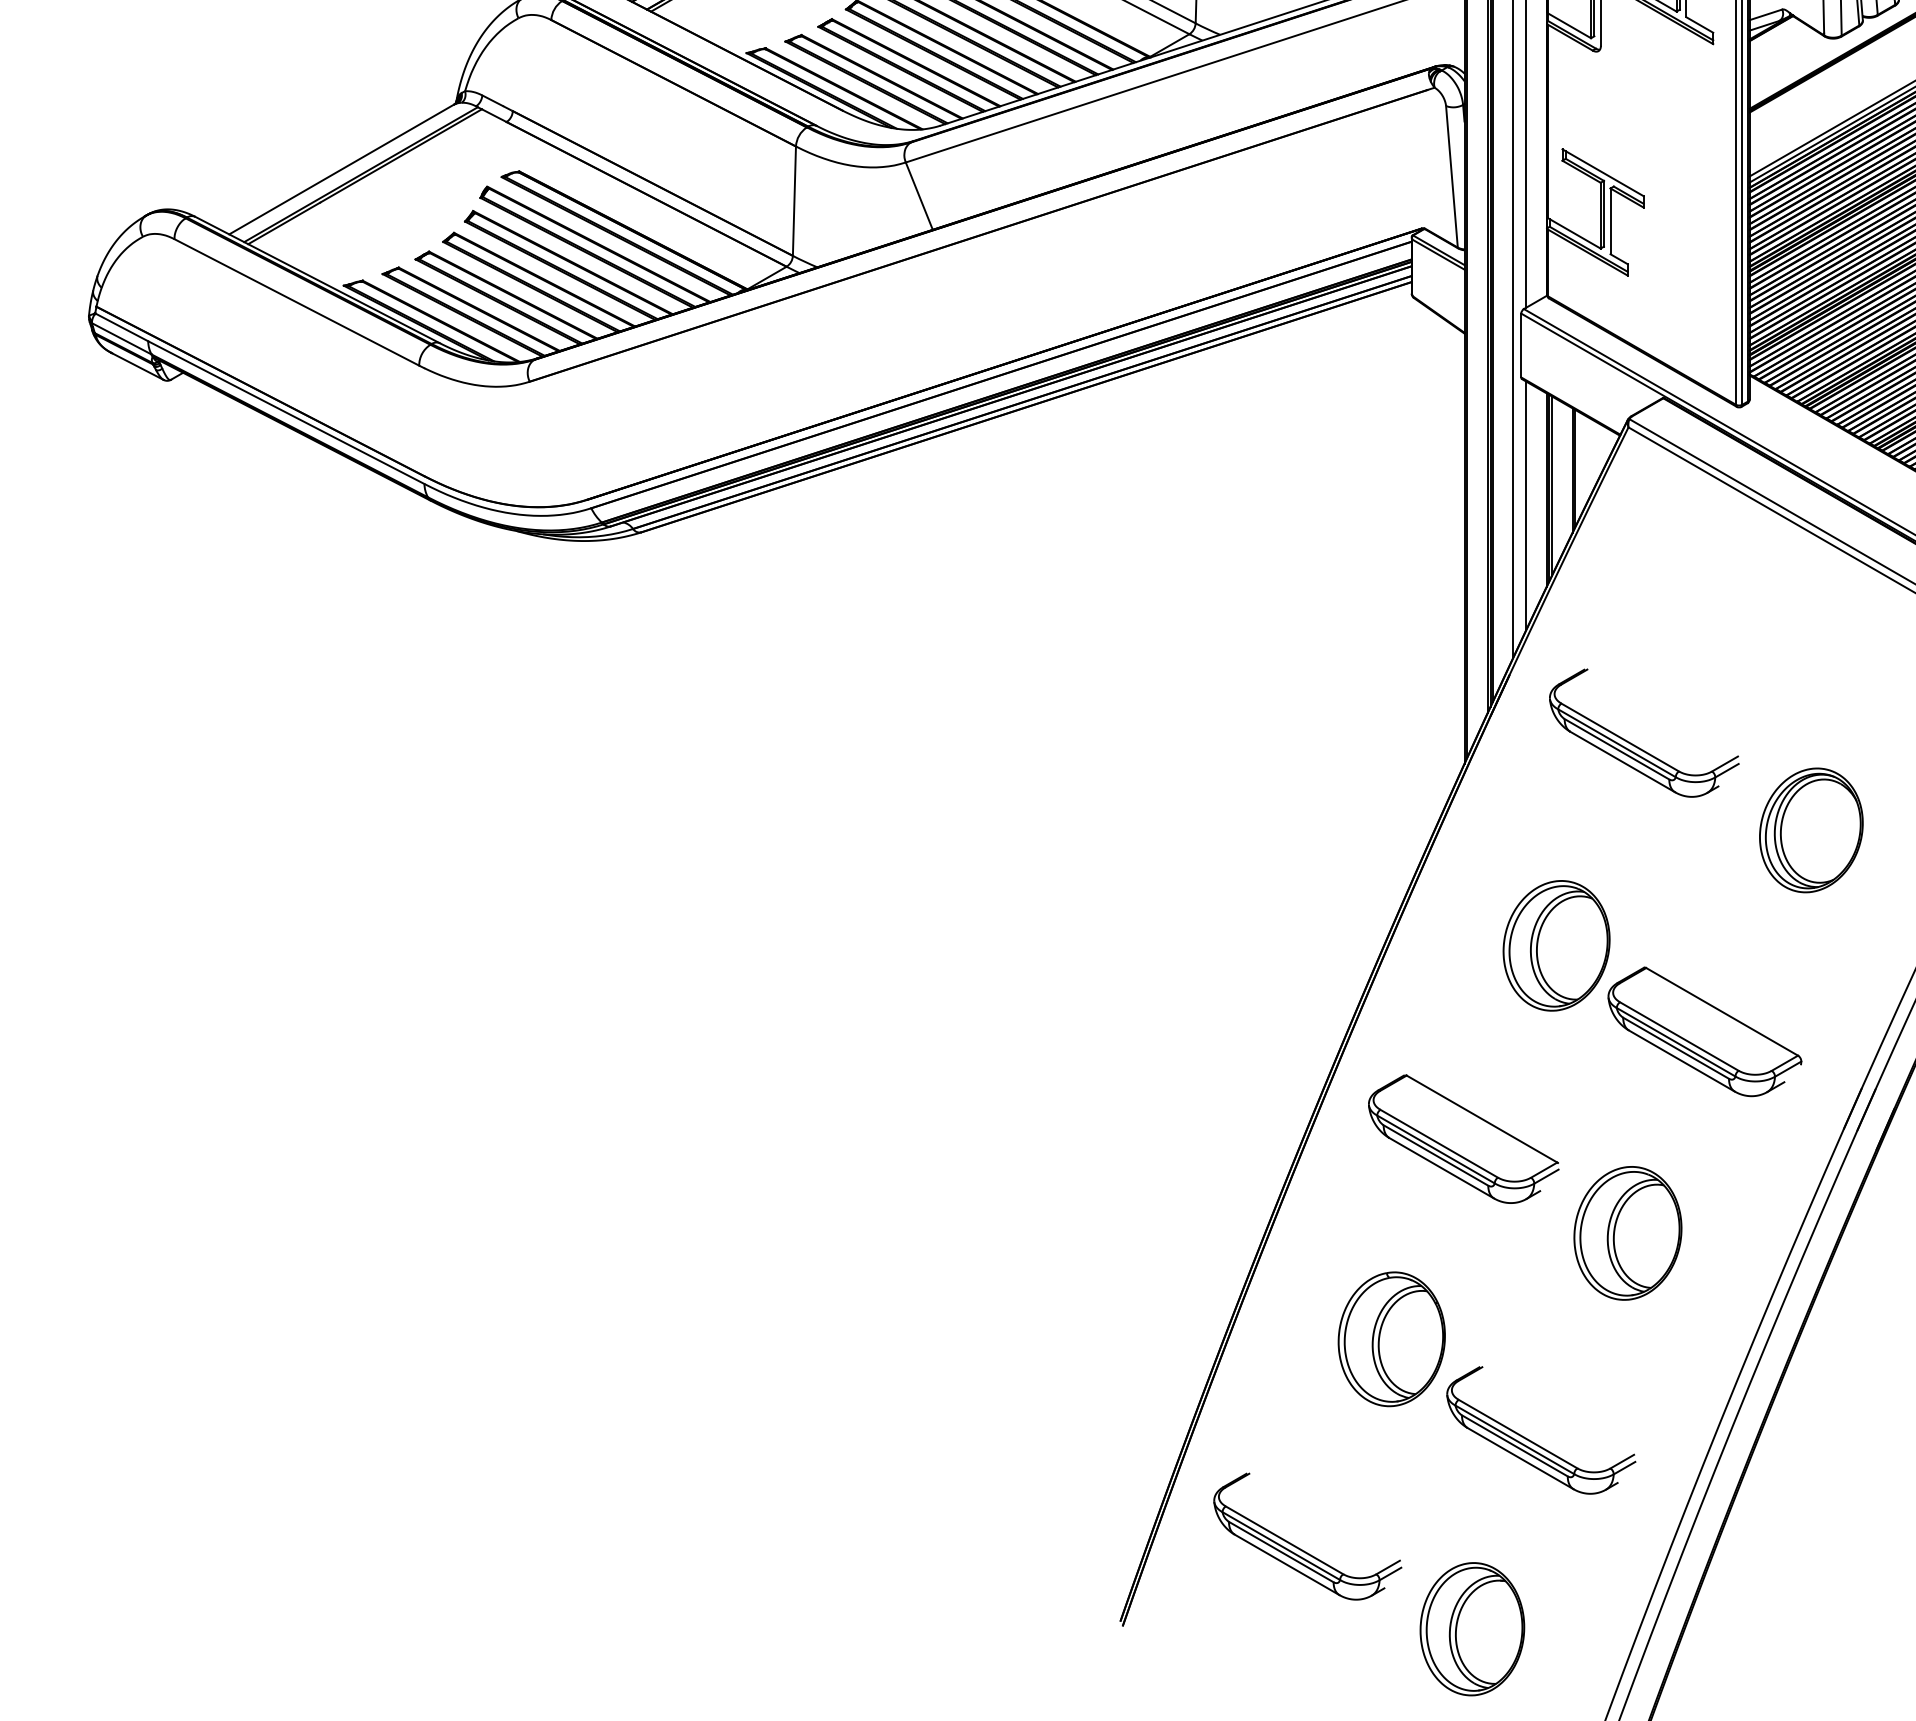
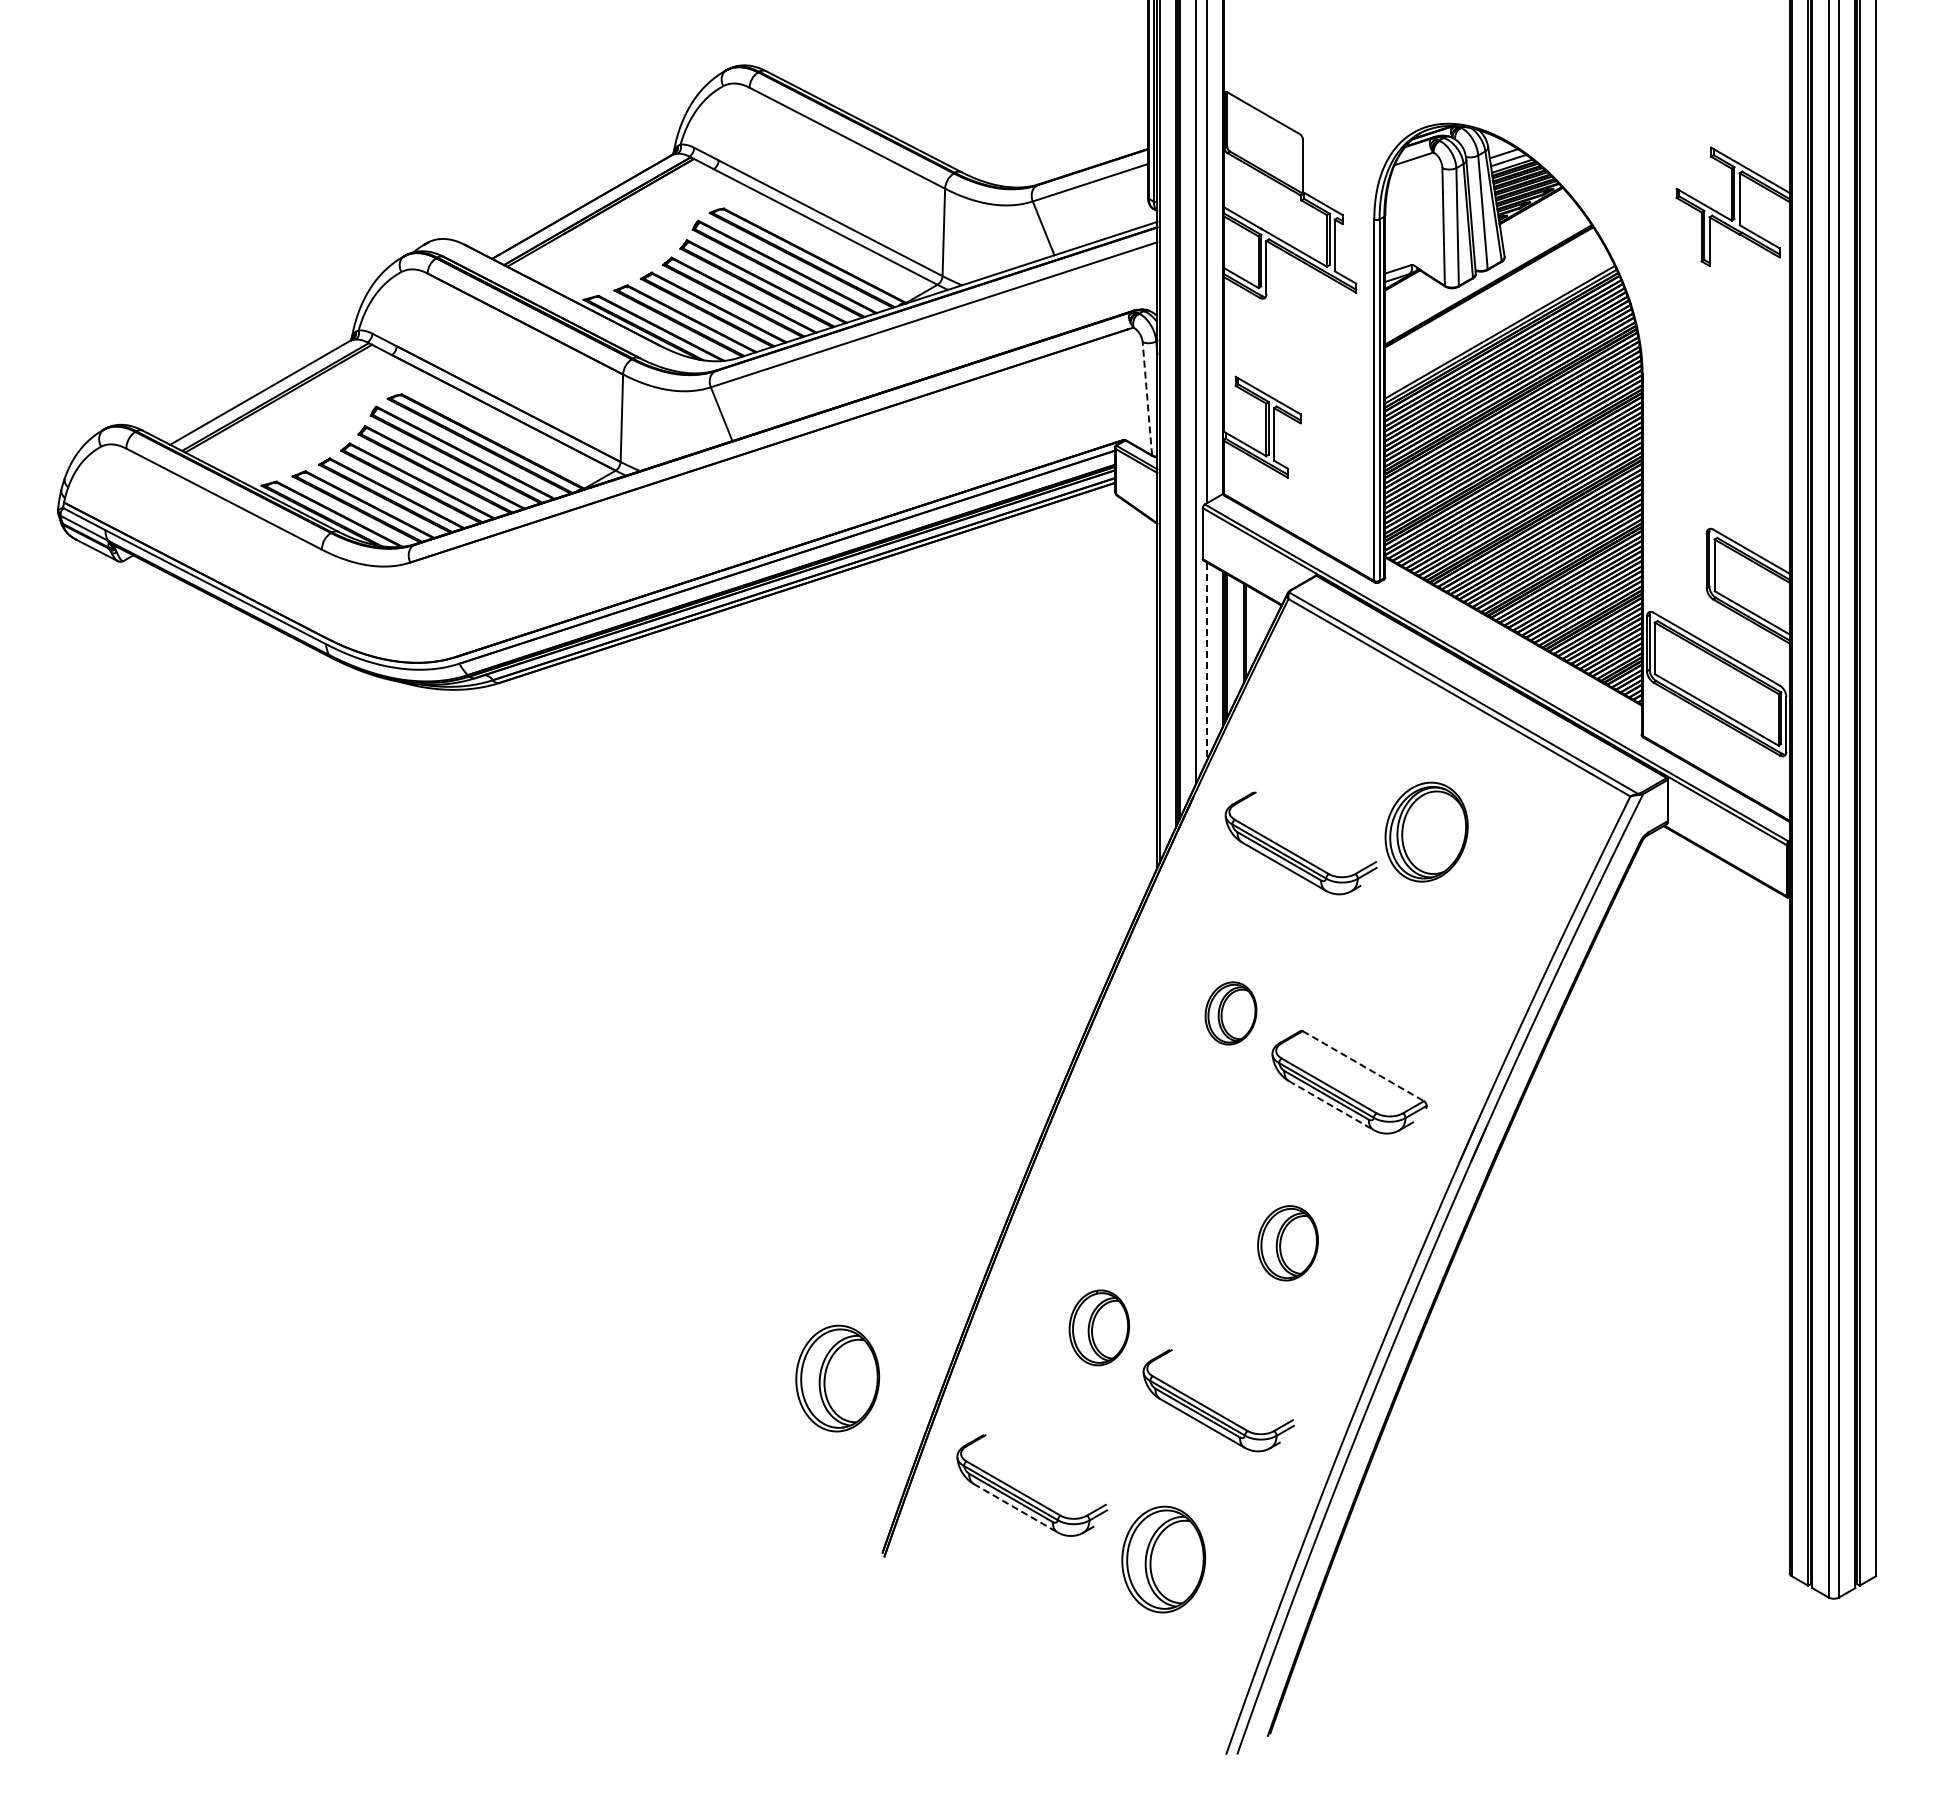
line: (1452, 176) -> (1147, 398), solid -> dashed
line: (1525, 506) -> (1206, 662), solid -> dashed
part: (1811, 829) -> (1426, 831), moved
part: (1555, 945) -> (1230, 1013), size x0.6
line: (1722, 1012) -> (1363, 1066), solid -> dashed
line: (1682, 1061) -> (1331, 1105), solid -> dashed
part: (1463, 1138) -> (1156, 1167), removed
part: (1627, 1233) -> (1287, 1243), size x0.7
part: (1392, 1338) -> (1099, 1327), size x0.7
part: (1064, 1402) -> (837, 1378), added
line: (1288, 1565) -> (1016, 1508), solid -> dashed

